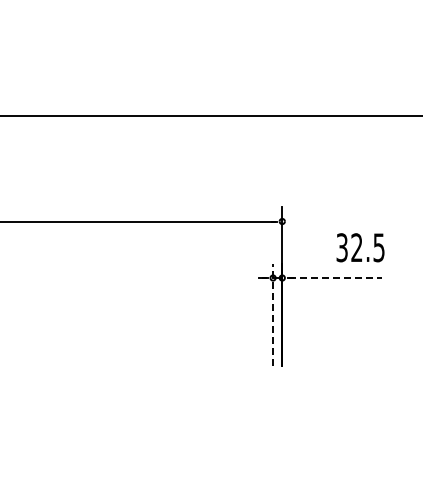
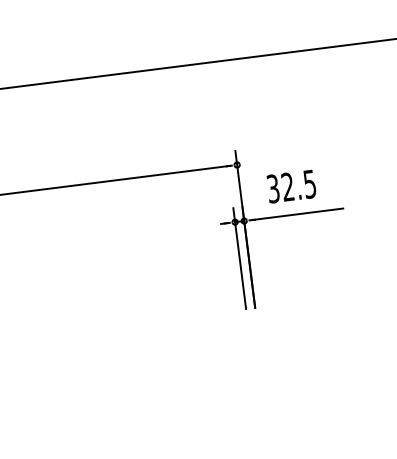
text: (360, 247) -> (291, 186), moved
line: (336, 278) -> (298, 214), dashed -> solid
line: (273, 314) -> (240, 258), dashed -> solid

